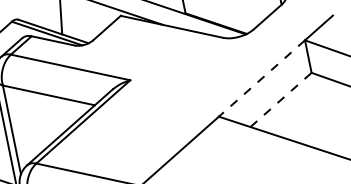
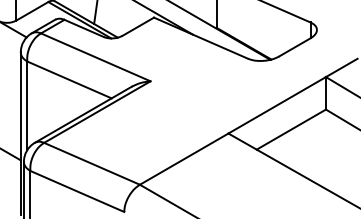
line: (261, 78) -> (276, 105), dashed -> solid
line: (281, 99) -> (291, 129), dashed -> solid

